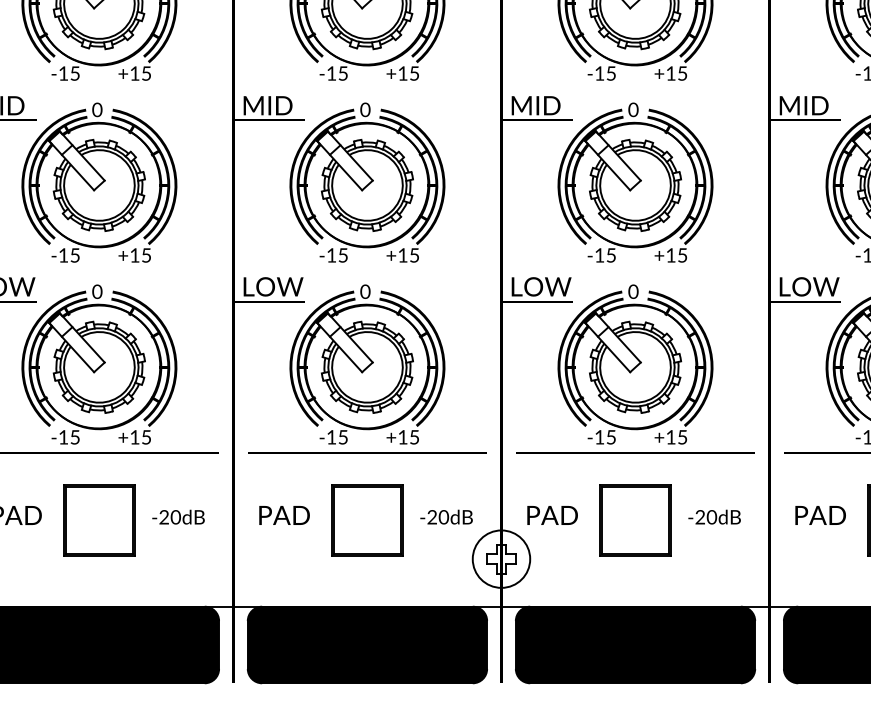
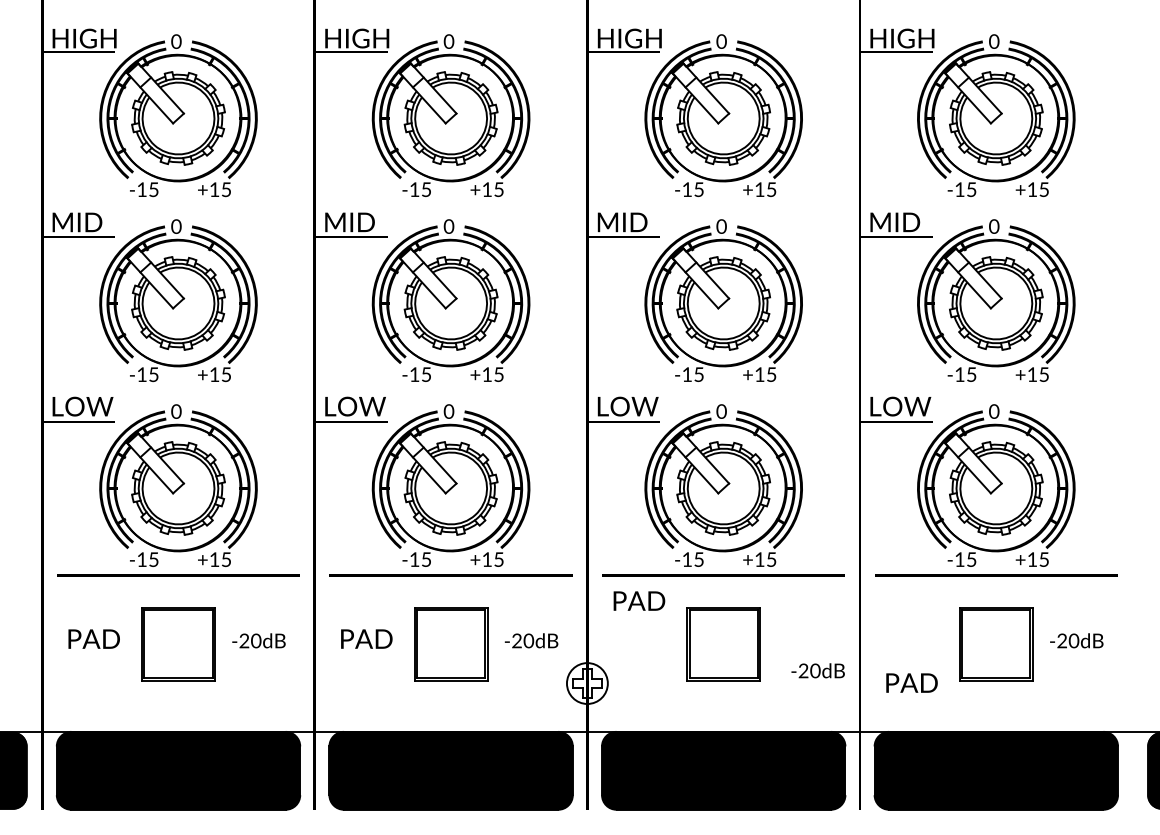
text: (552, 514) -> (639, 600), moved
text: (820, 514) -> (911, 682), moved
text: (713, 516) -> (817, 670), moved
circle: (501, 559) -> (587, 683), size x0.7

